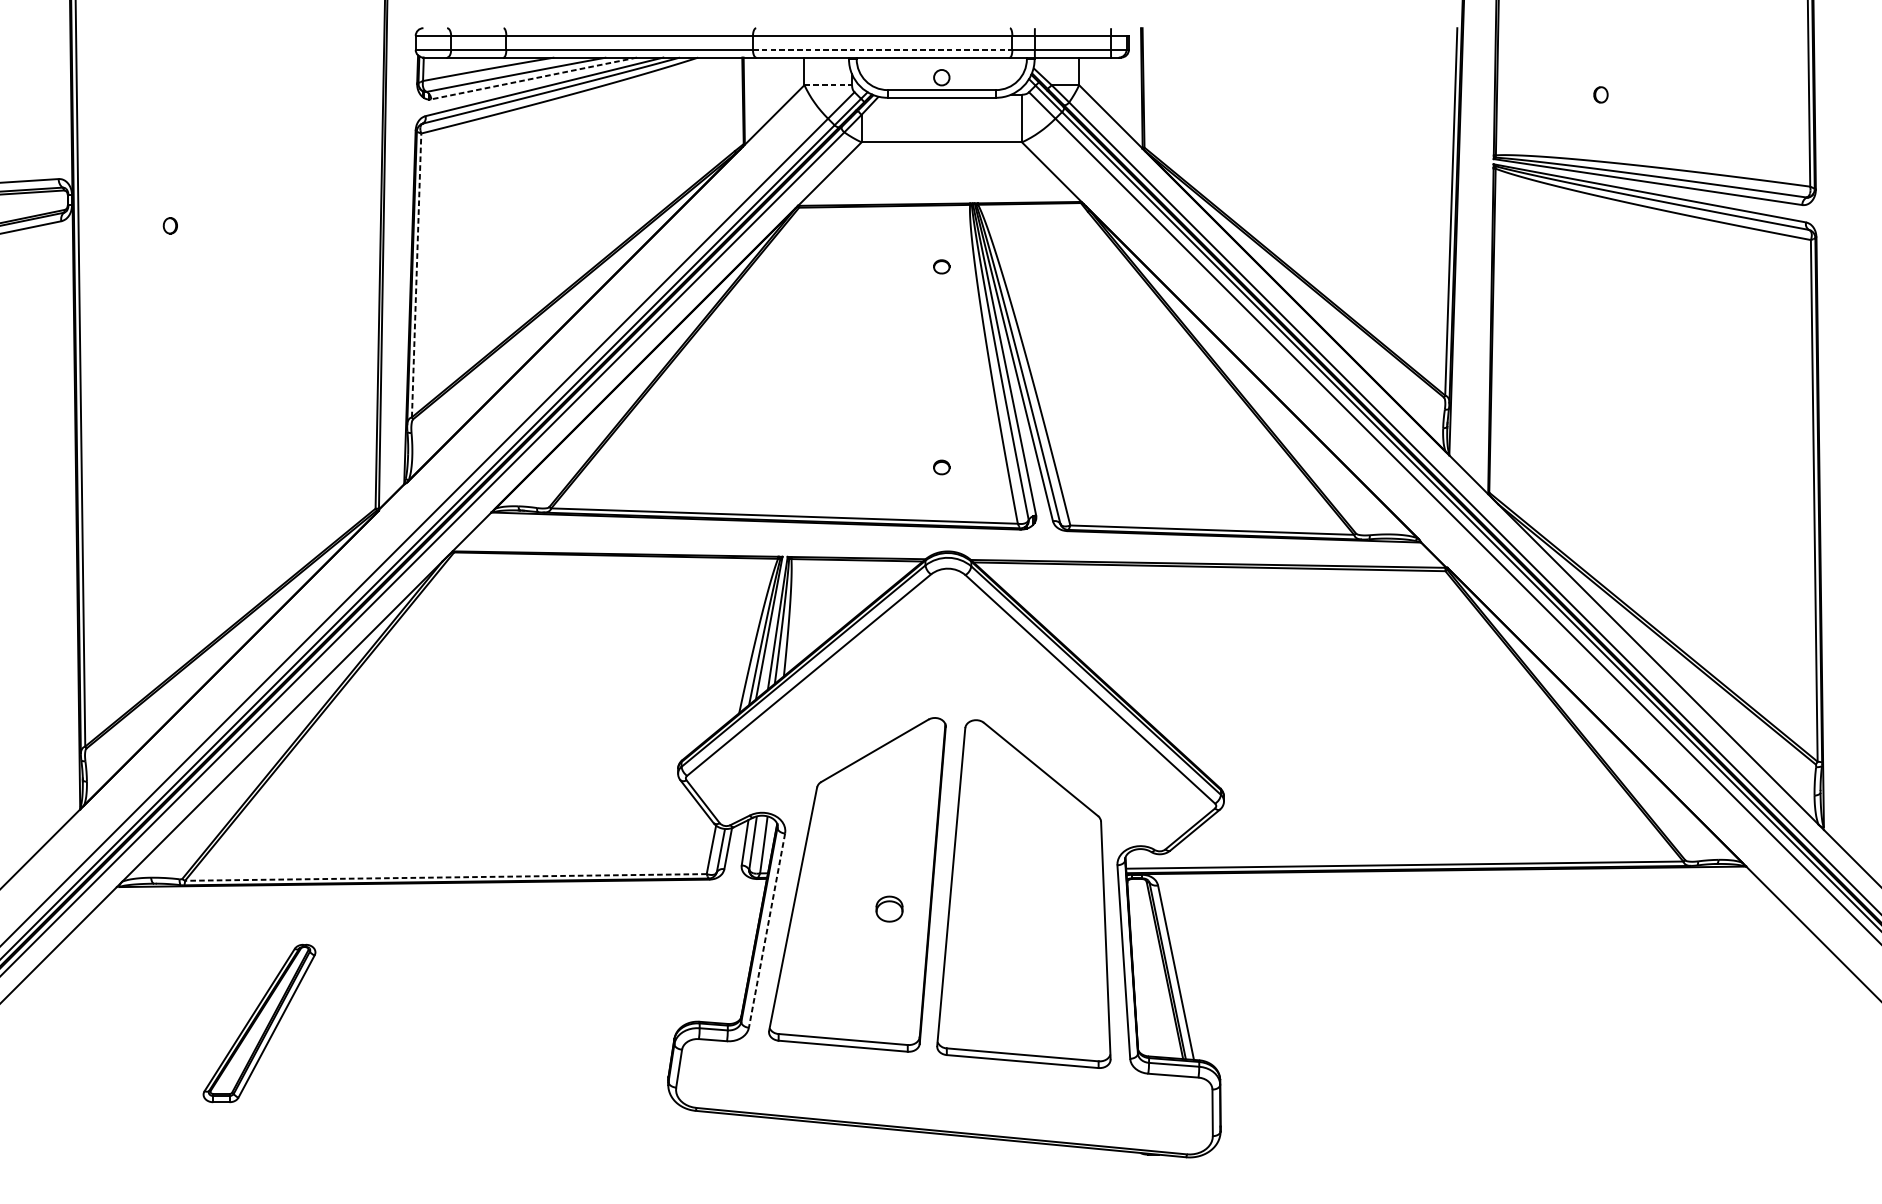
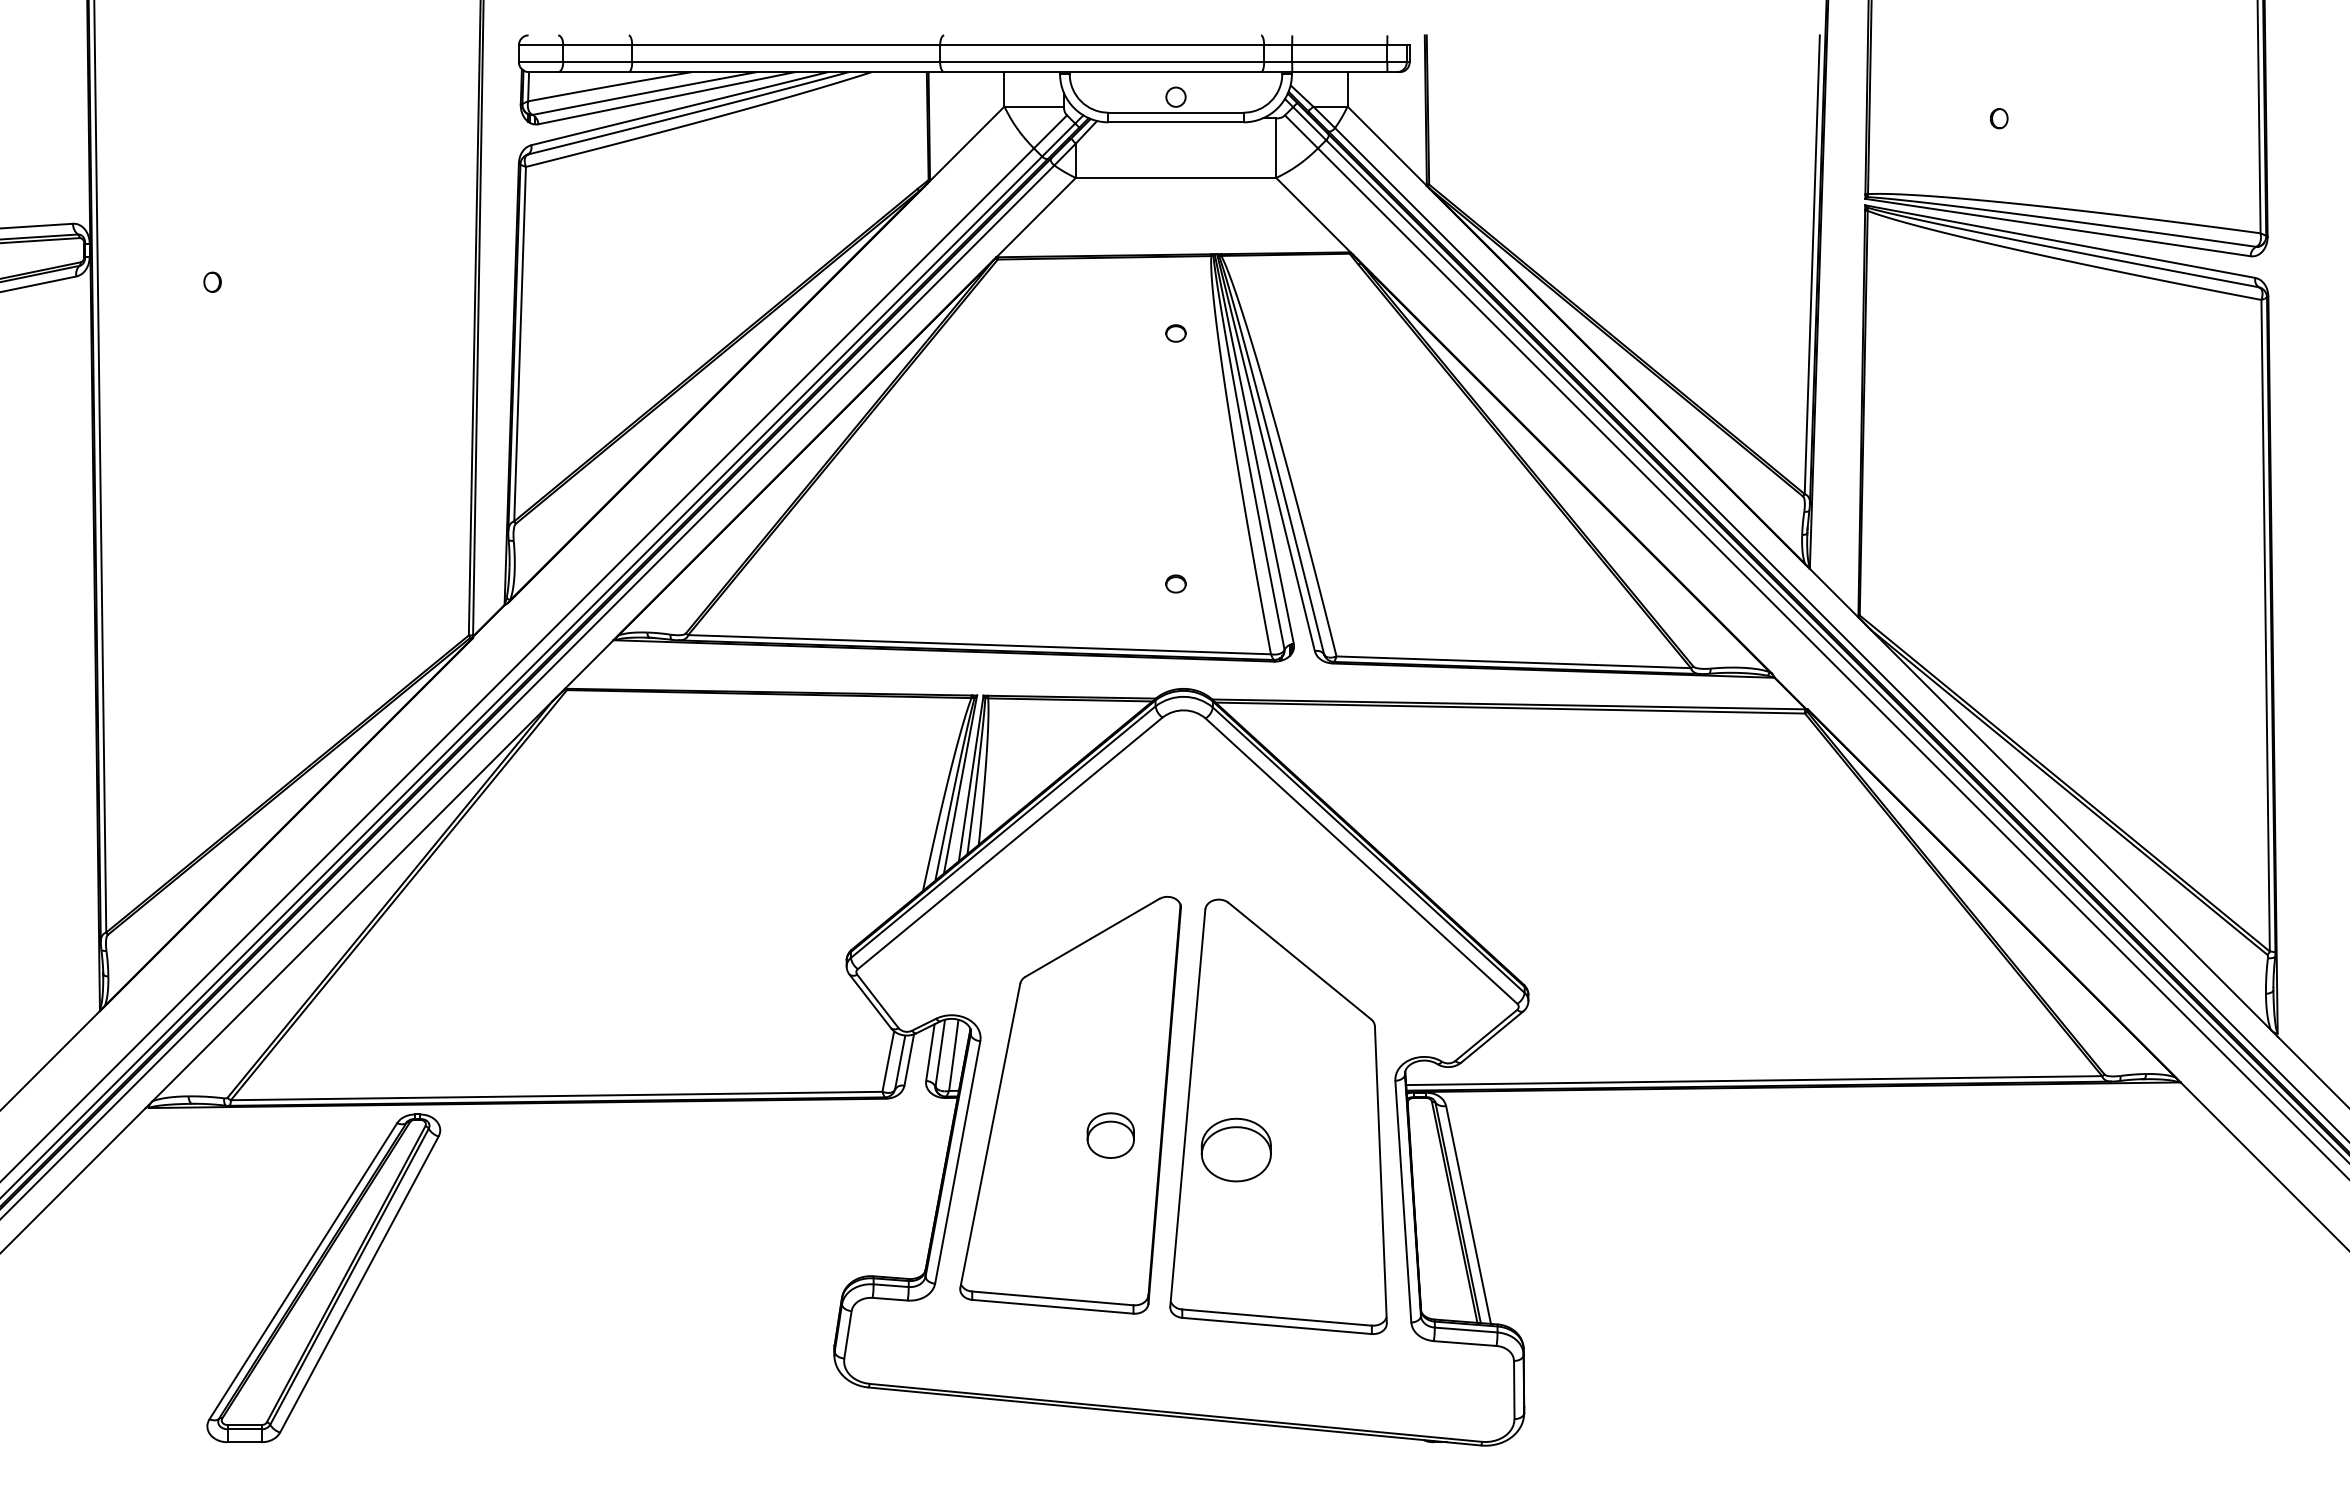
line: (882, 49) -> (1102, 62), dashed -> solid
line: (533, 78) -> (666, 98), dashed -> solid
line: (828, 85) -> (1034, 106), dashed -> solid
line: (416, 274) -> (520, 343), dashed -> solid
line: (445, 877) -> (556, 1096), dashed -> solid
part: (889, 909) -> (1110, 1135), size x1.43
part: (989, 920) -> (1235, 1149), added
line: (766, 931) -> (957, 1163), dashed -> solid
part: (259, 1023) -> (323, 1278), size x1.67

